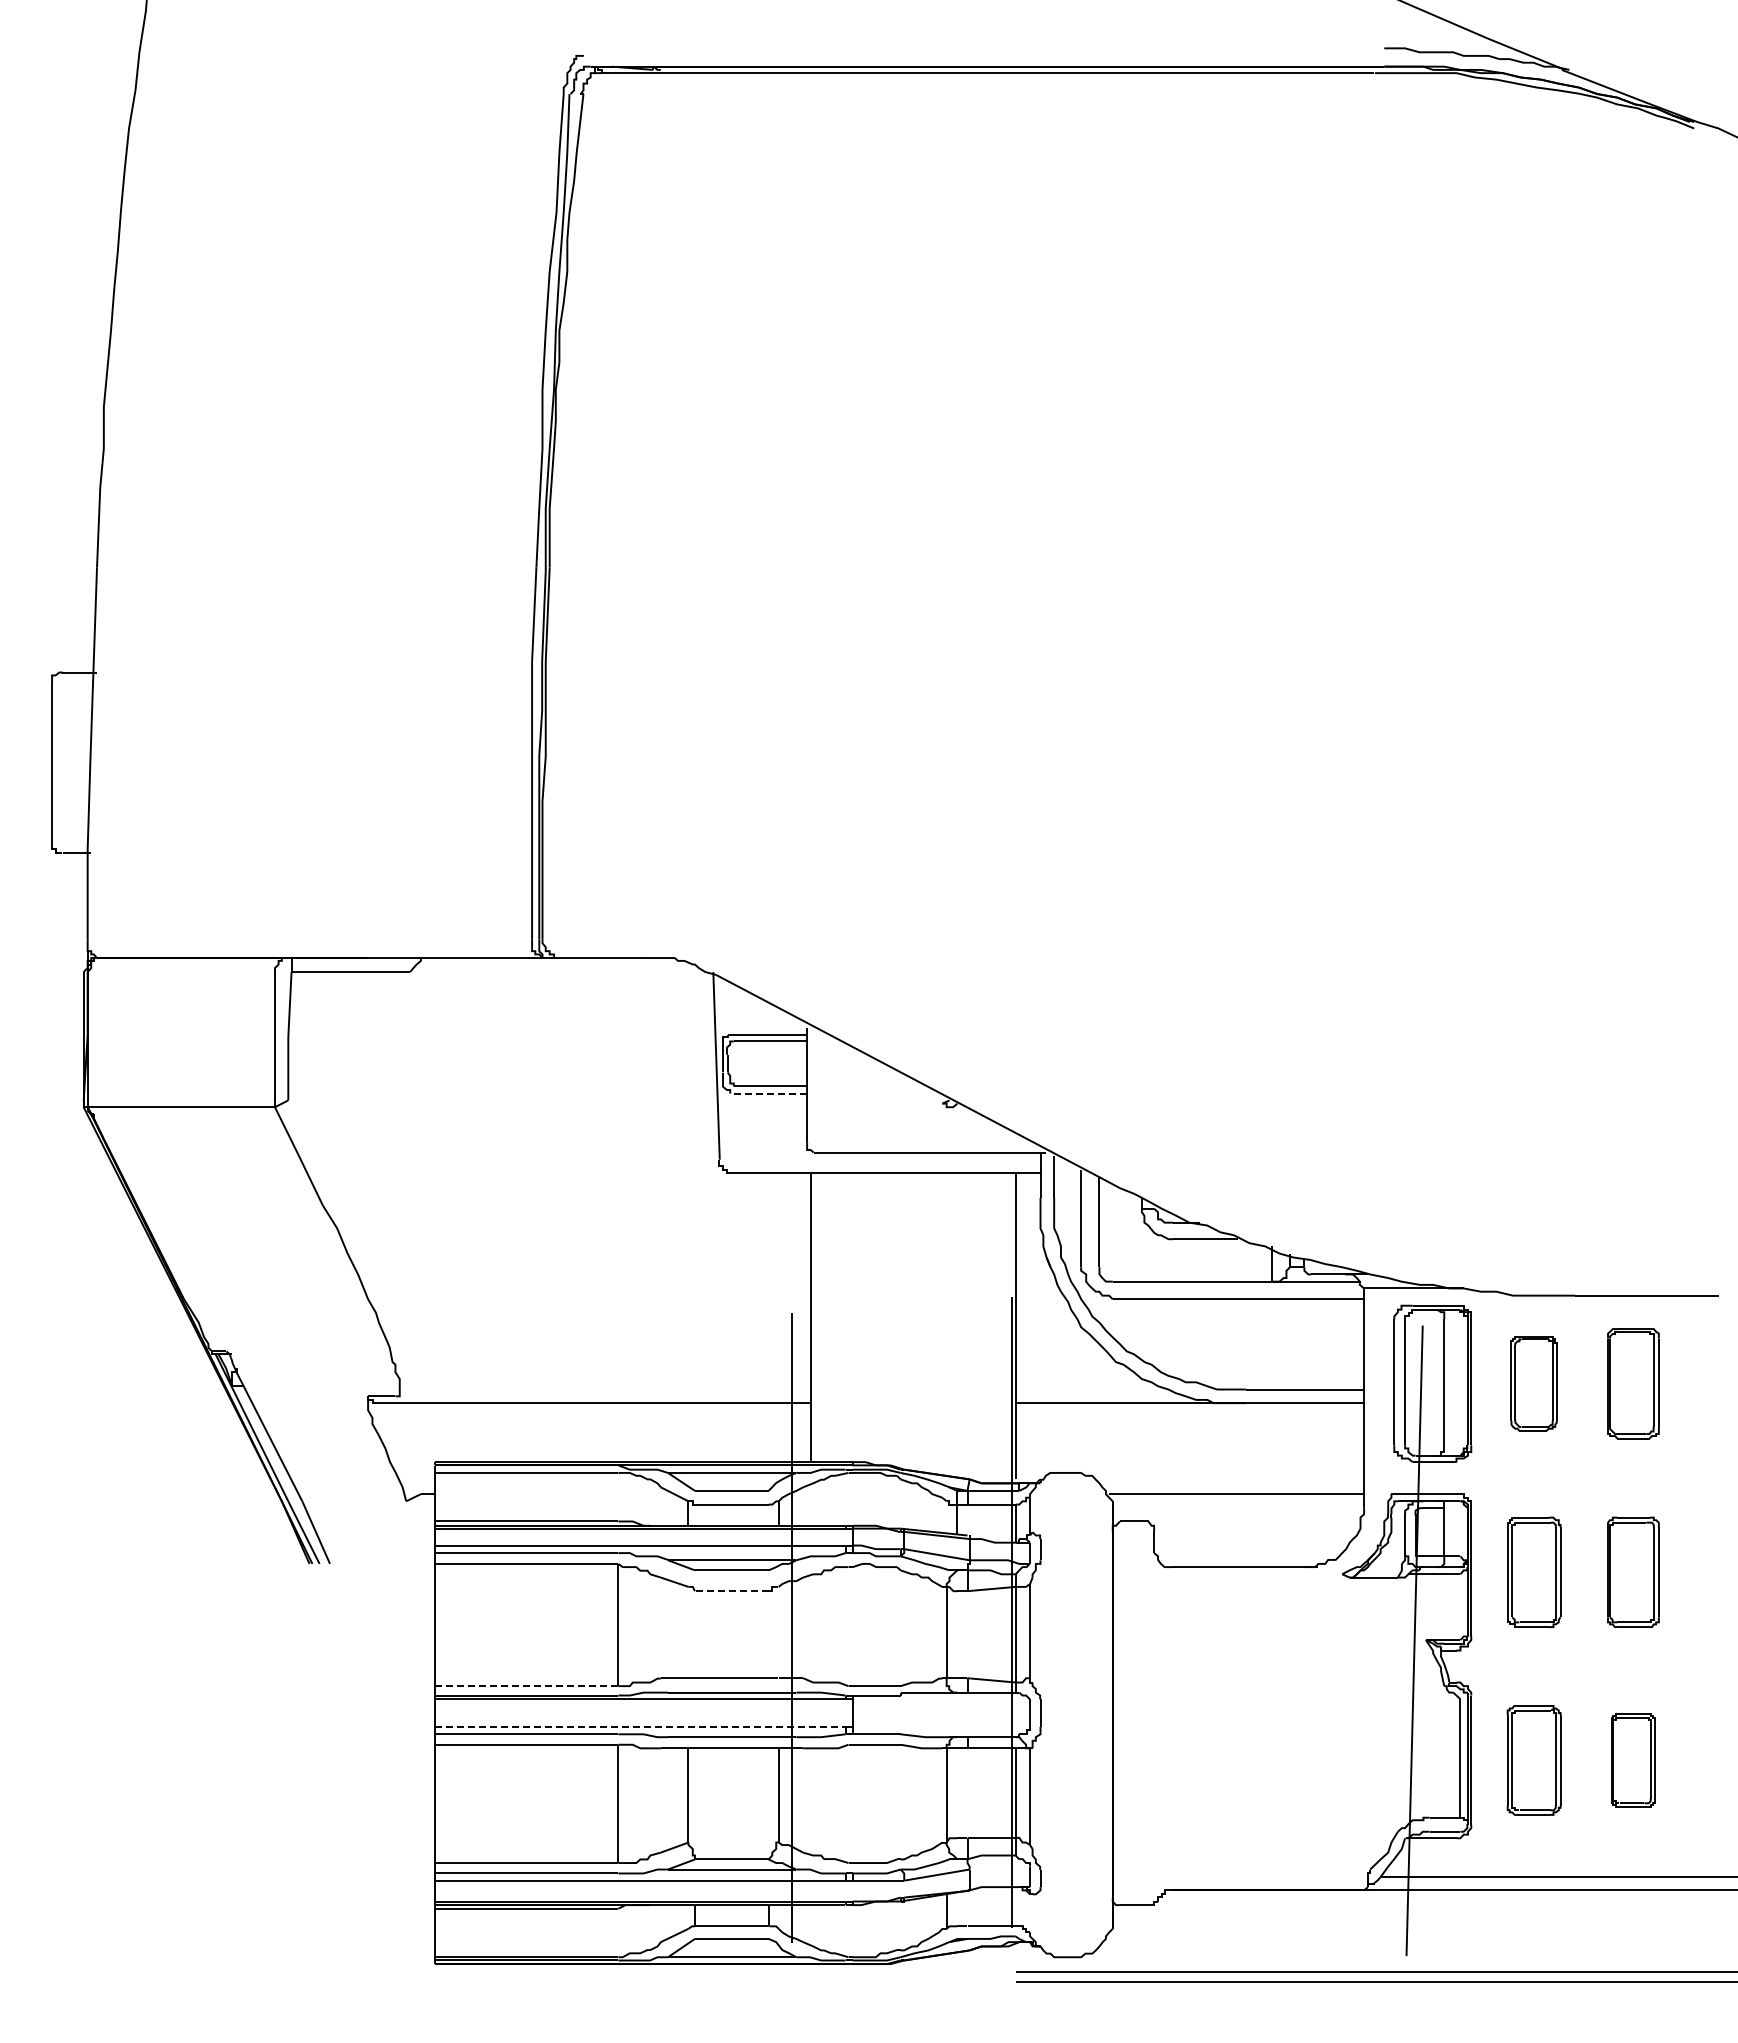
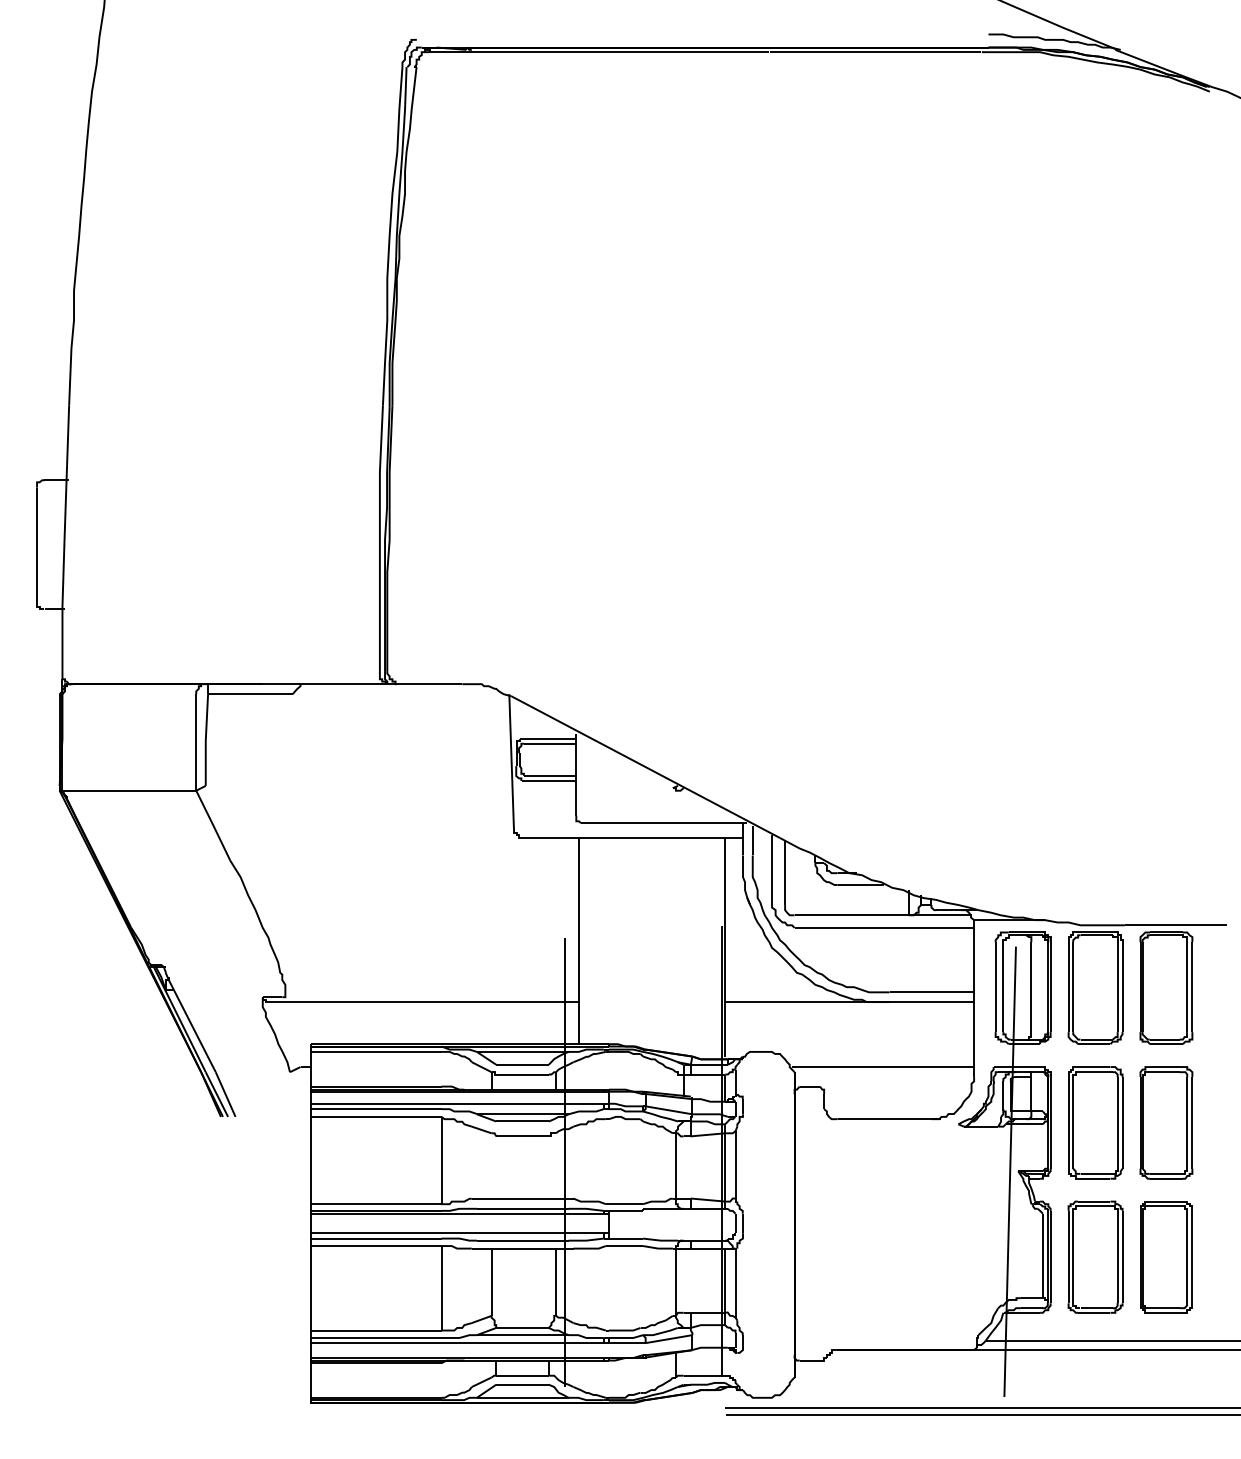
line: (768, 1093) -> (548, 780), dashed -> solid
part: (1533, 1383) -> (1095, 988), size x1.67
part: (1633, 1383) -> (1166, 988), size x1.43
part: (1533, 1572) -> (1095, 1123), size x1.43
part: (1633, 1572) -> (1166, 1123), size x1.43
line: (731, 1591) -> (522, 1136), dashed -> solid
line: (526, 1686) -> (375, 1204), dashed -> solid
line: (640, 1726) -> (457, 1233), dashed -> solid
part: (1533, 1760) -> (1095, 1257), size x1.43
part: (1633, 1760) -> (1166, 1257), size x1.67

